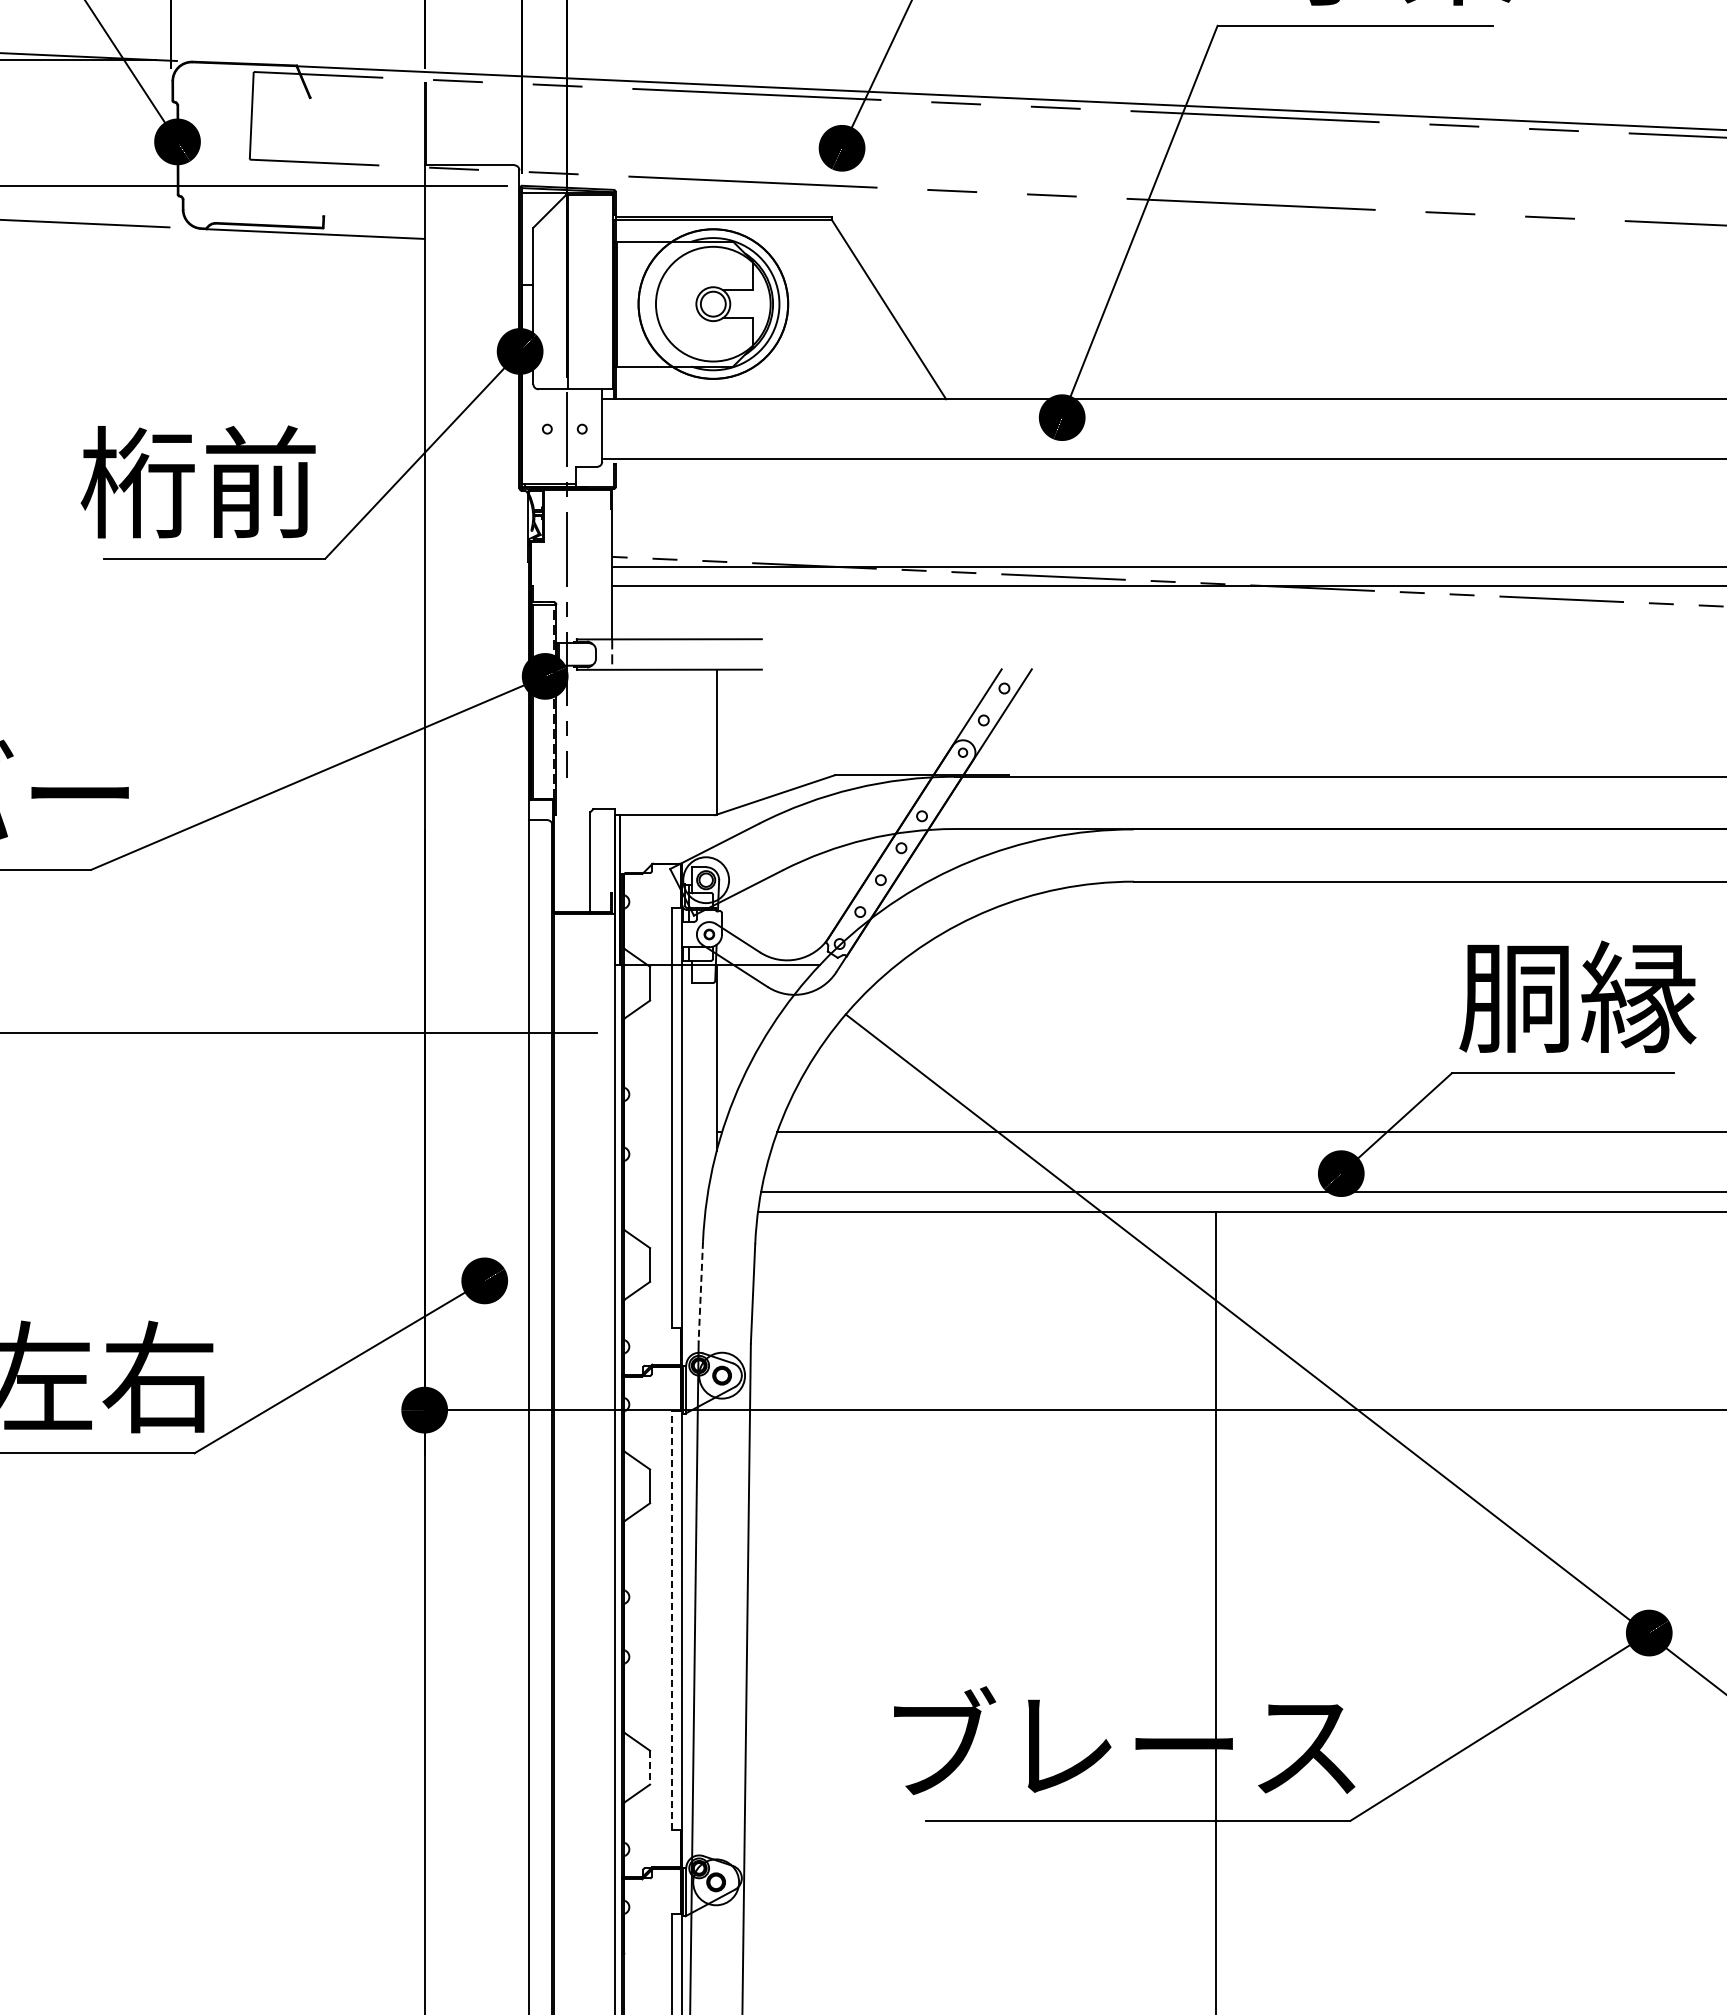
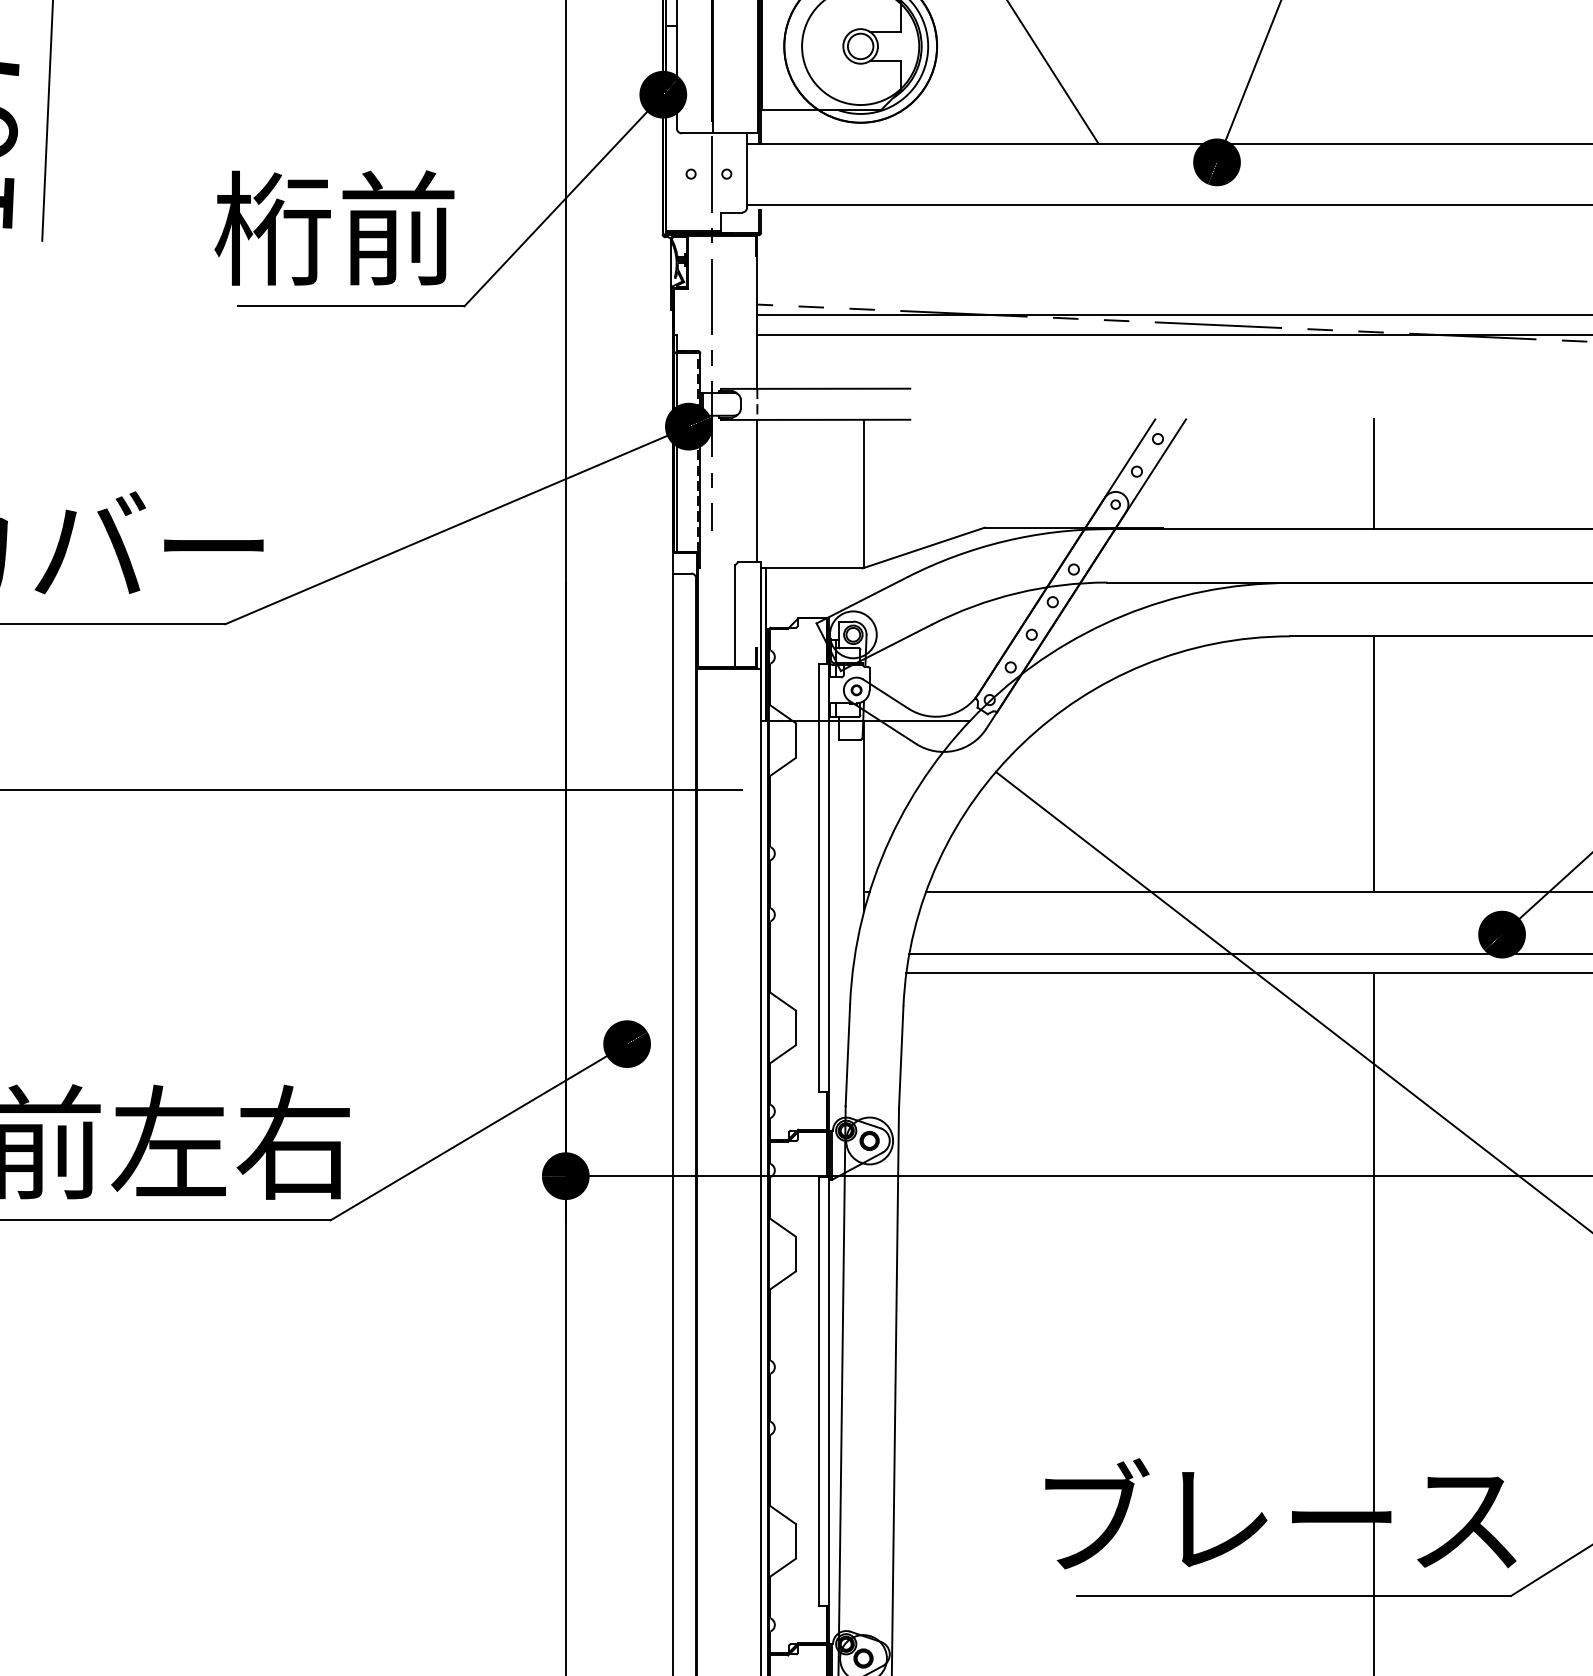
line: (1215, 722) -> (1373, 473), added
line: (612, 739) -> (757, 491), added
line: (1215, 1006) -> (1373, 763), added
line: (700, 1291) -> (847, 1054), dashed -> solid
line: (672, 1620) -> (818, 1391), dashed -> solid
line: (650, 1768) -> (796, 1542), dashed -> solid

